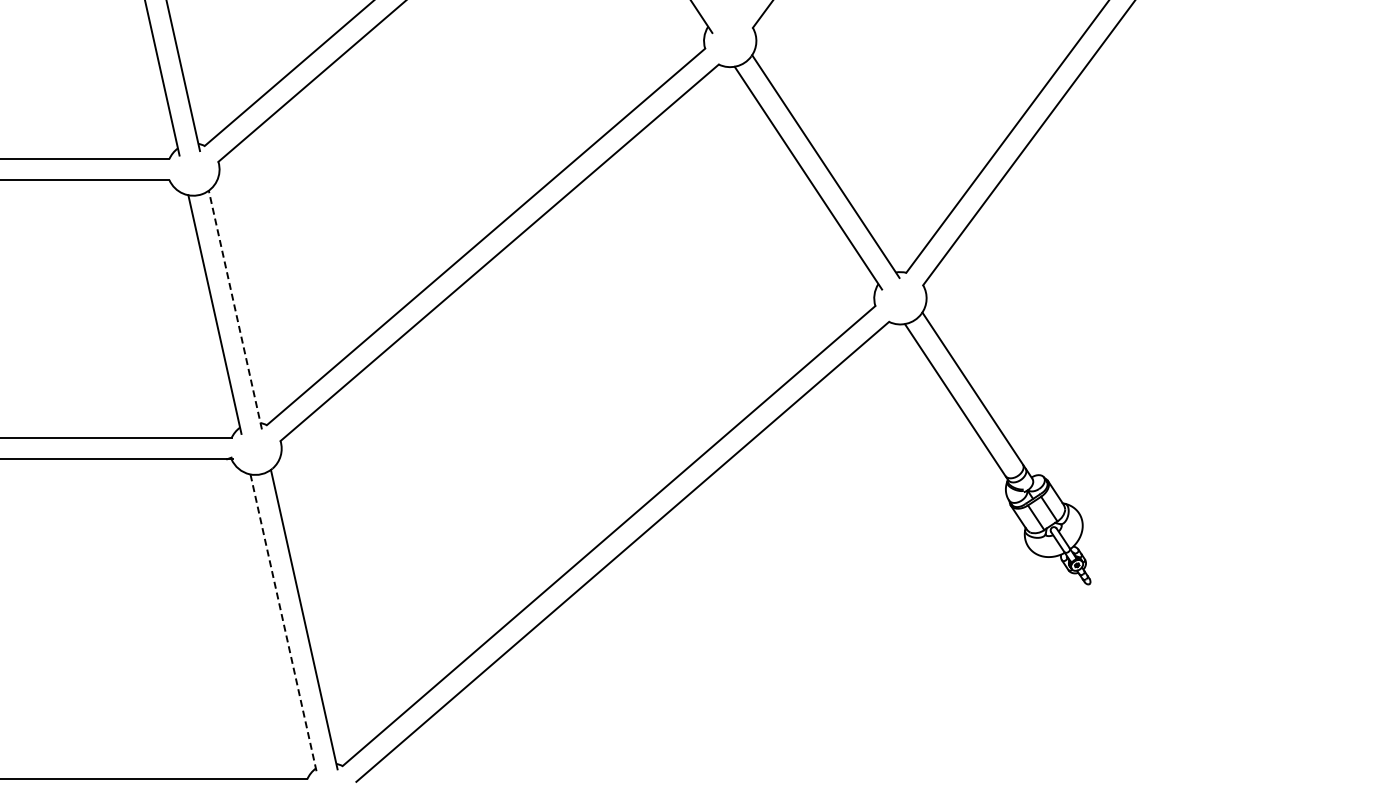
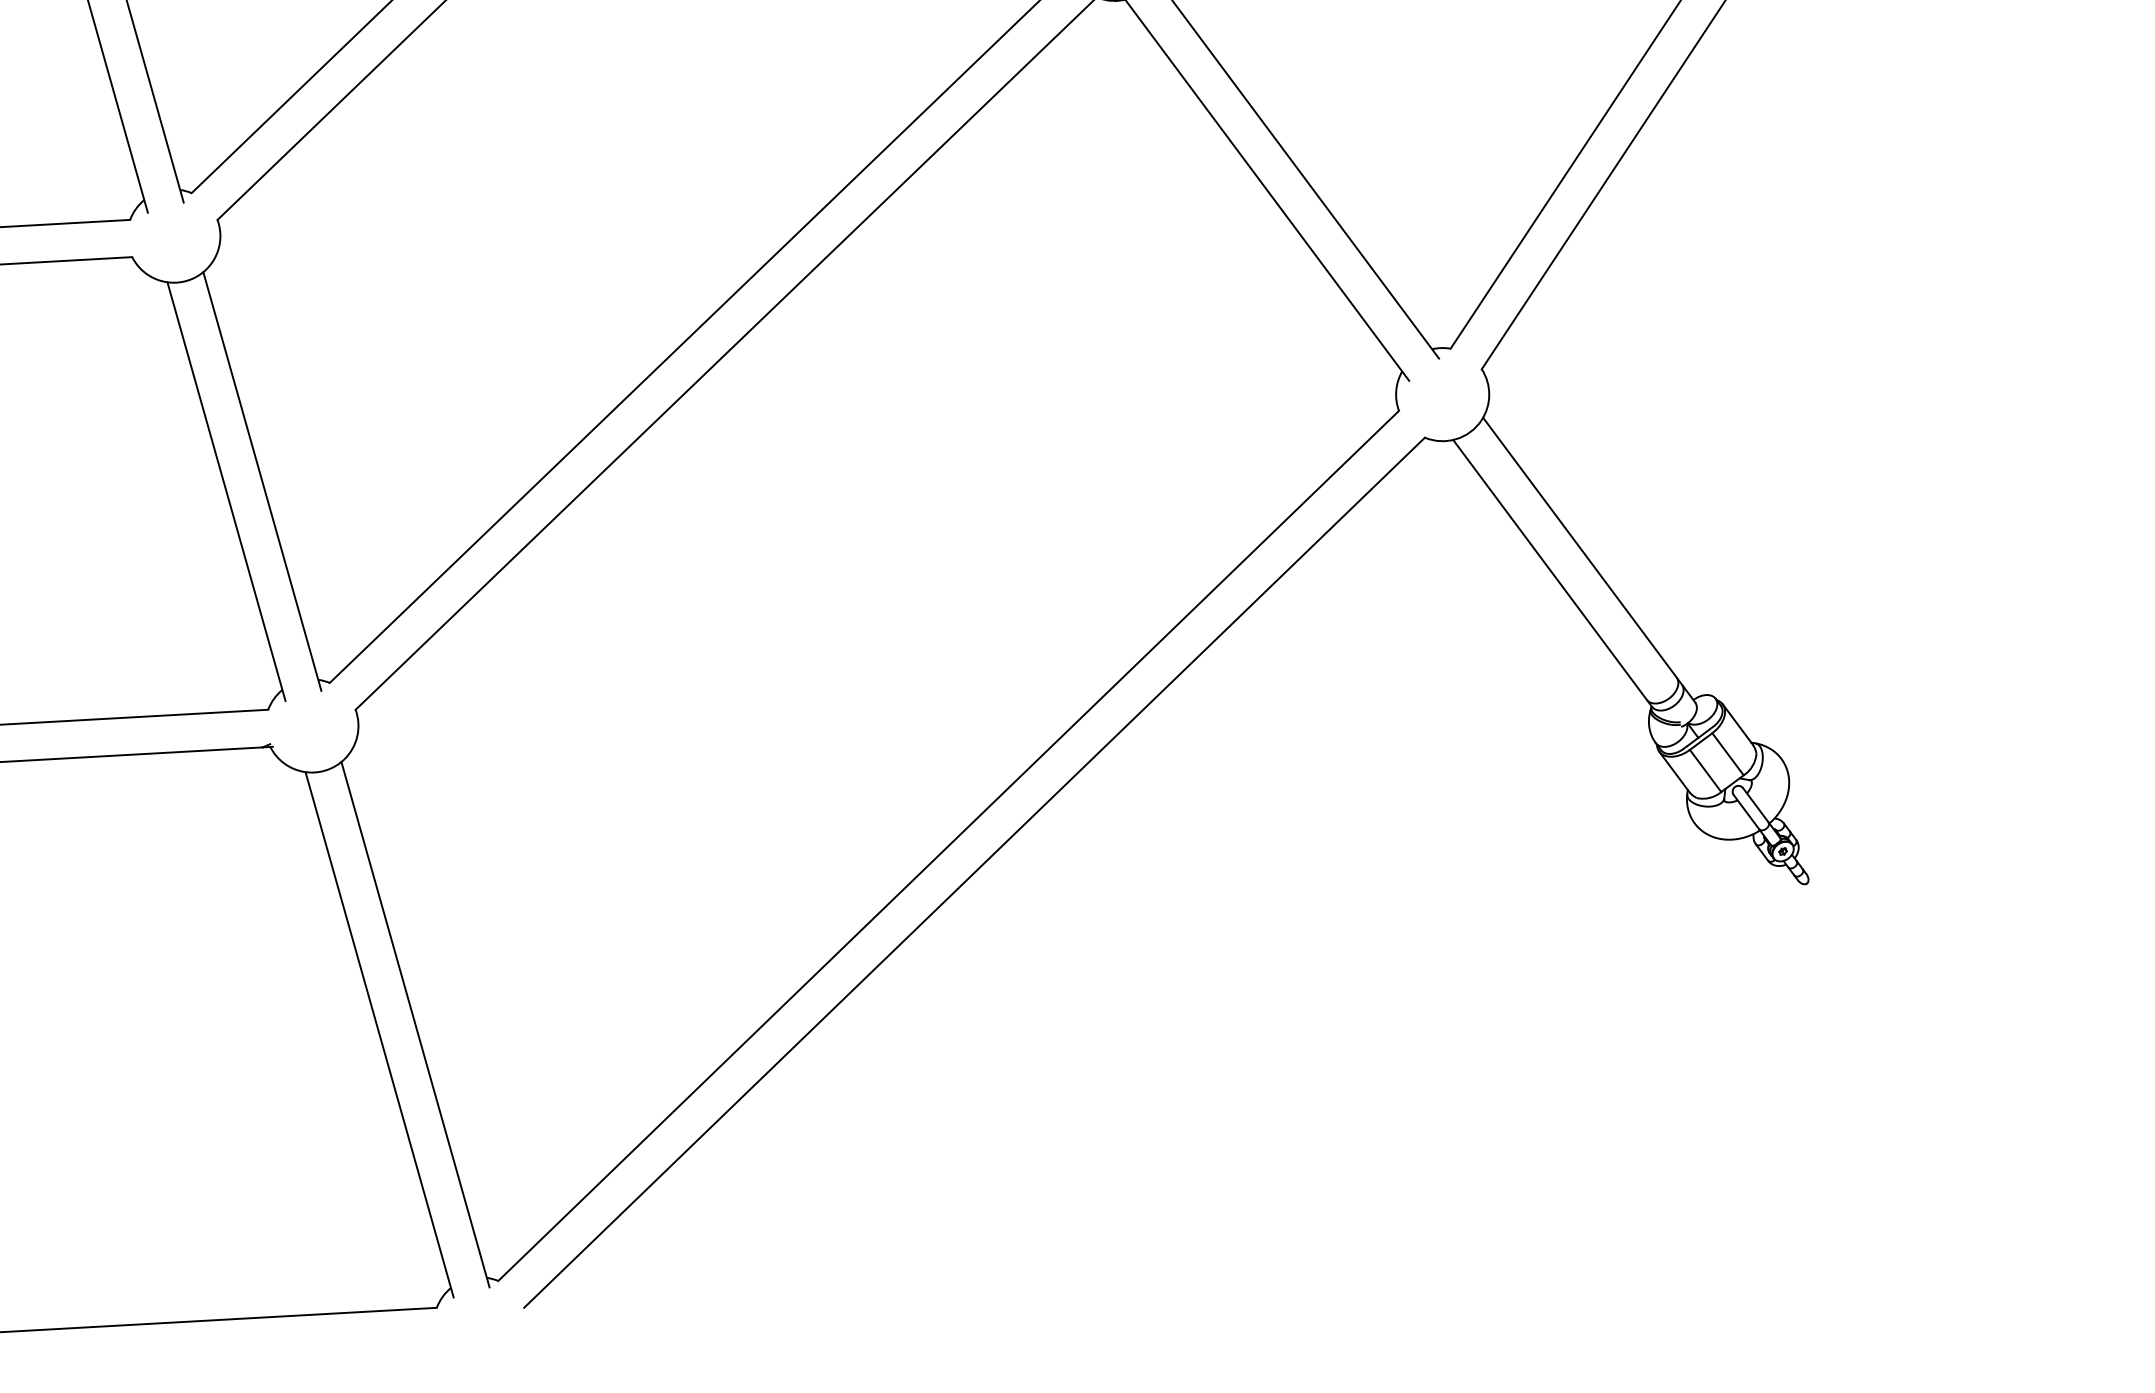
line: (235, 309) -> (262, 480), dashed -> solid
line: (283, 624) -> (379, 1035), dashed -> solid

